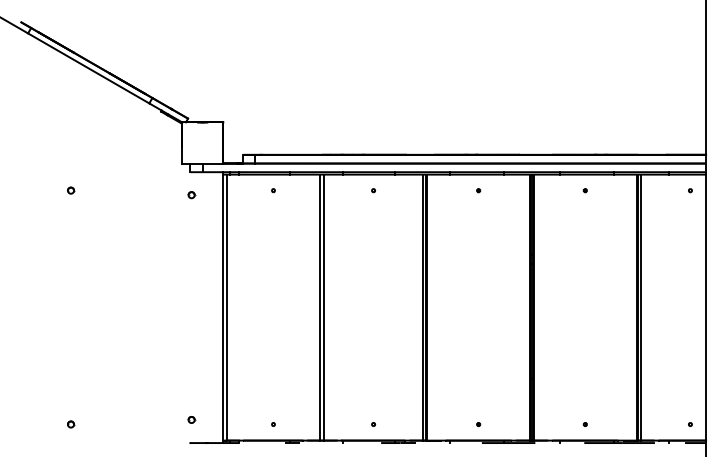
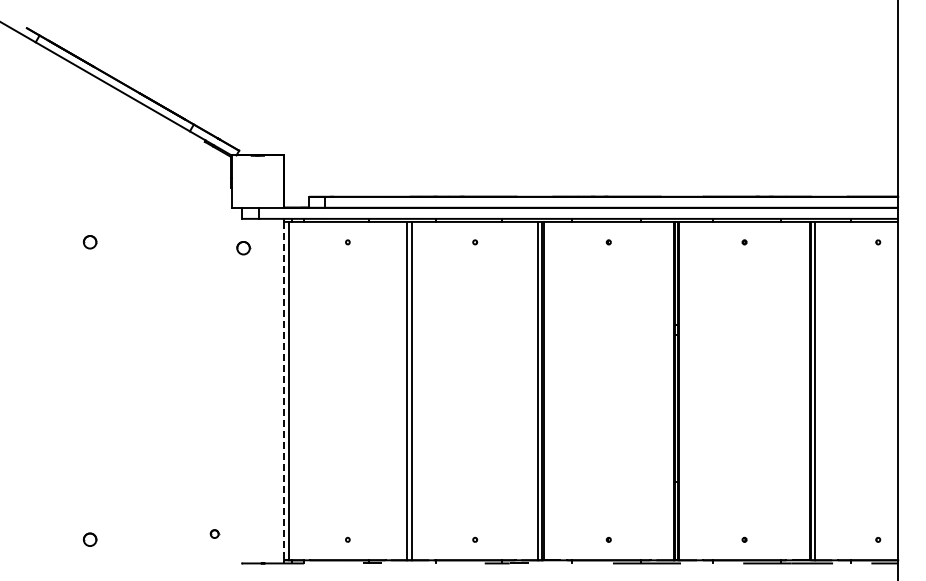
part: (71, 190) -> (90, 242), size x1.6
part: (191, 194) -> (243, 247), size x1.6
line: (223, 307) -> (284, 391), solid -> dashed
part: (191, 419) -> (214, 533), moved
part: (71, 424) -> (90, 539), size x1.6

